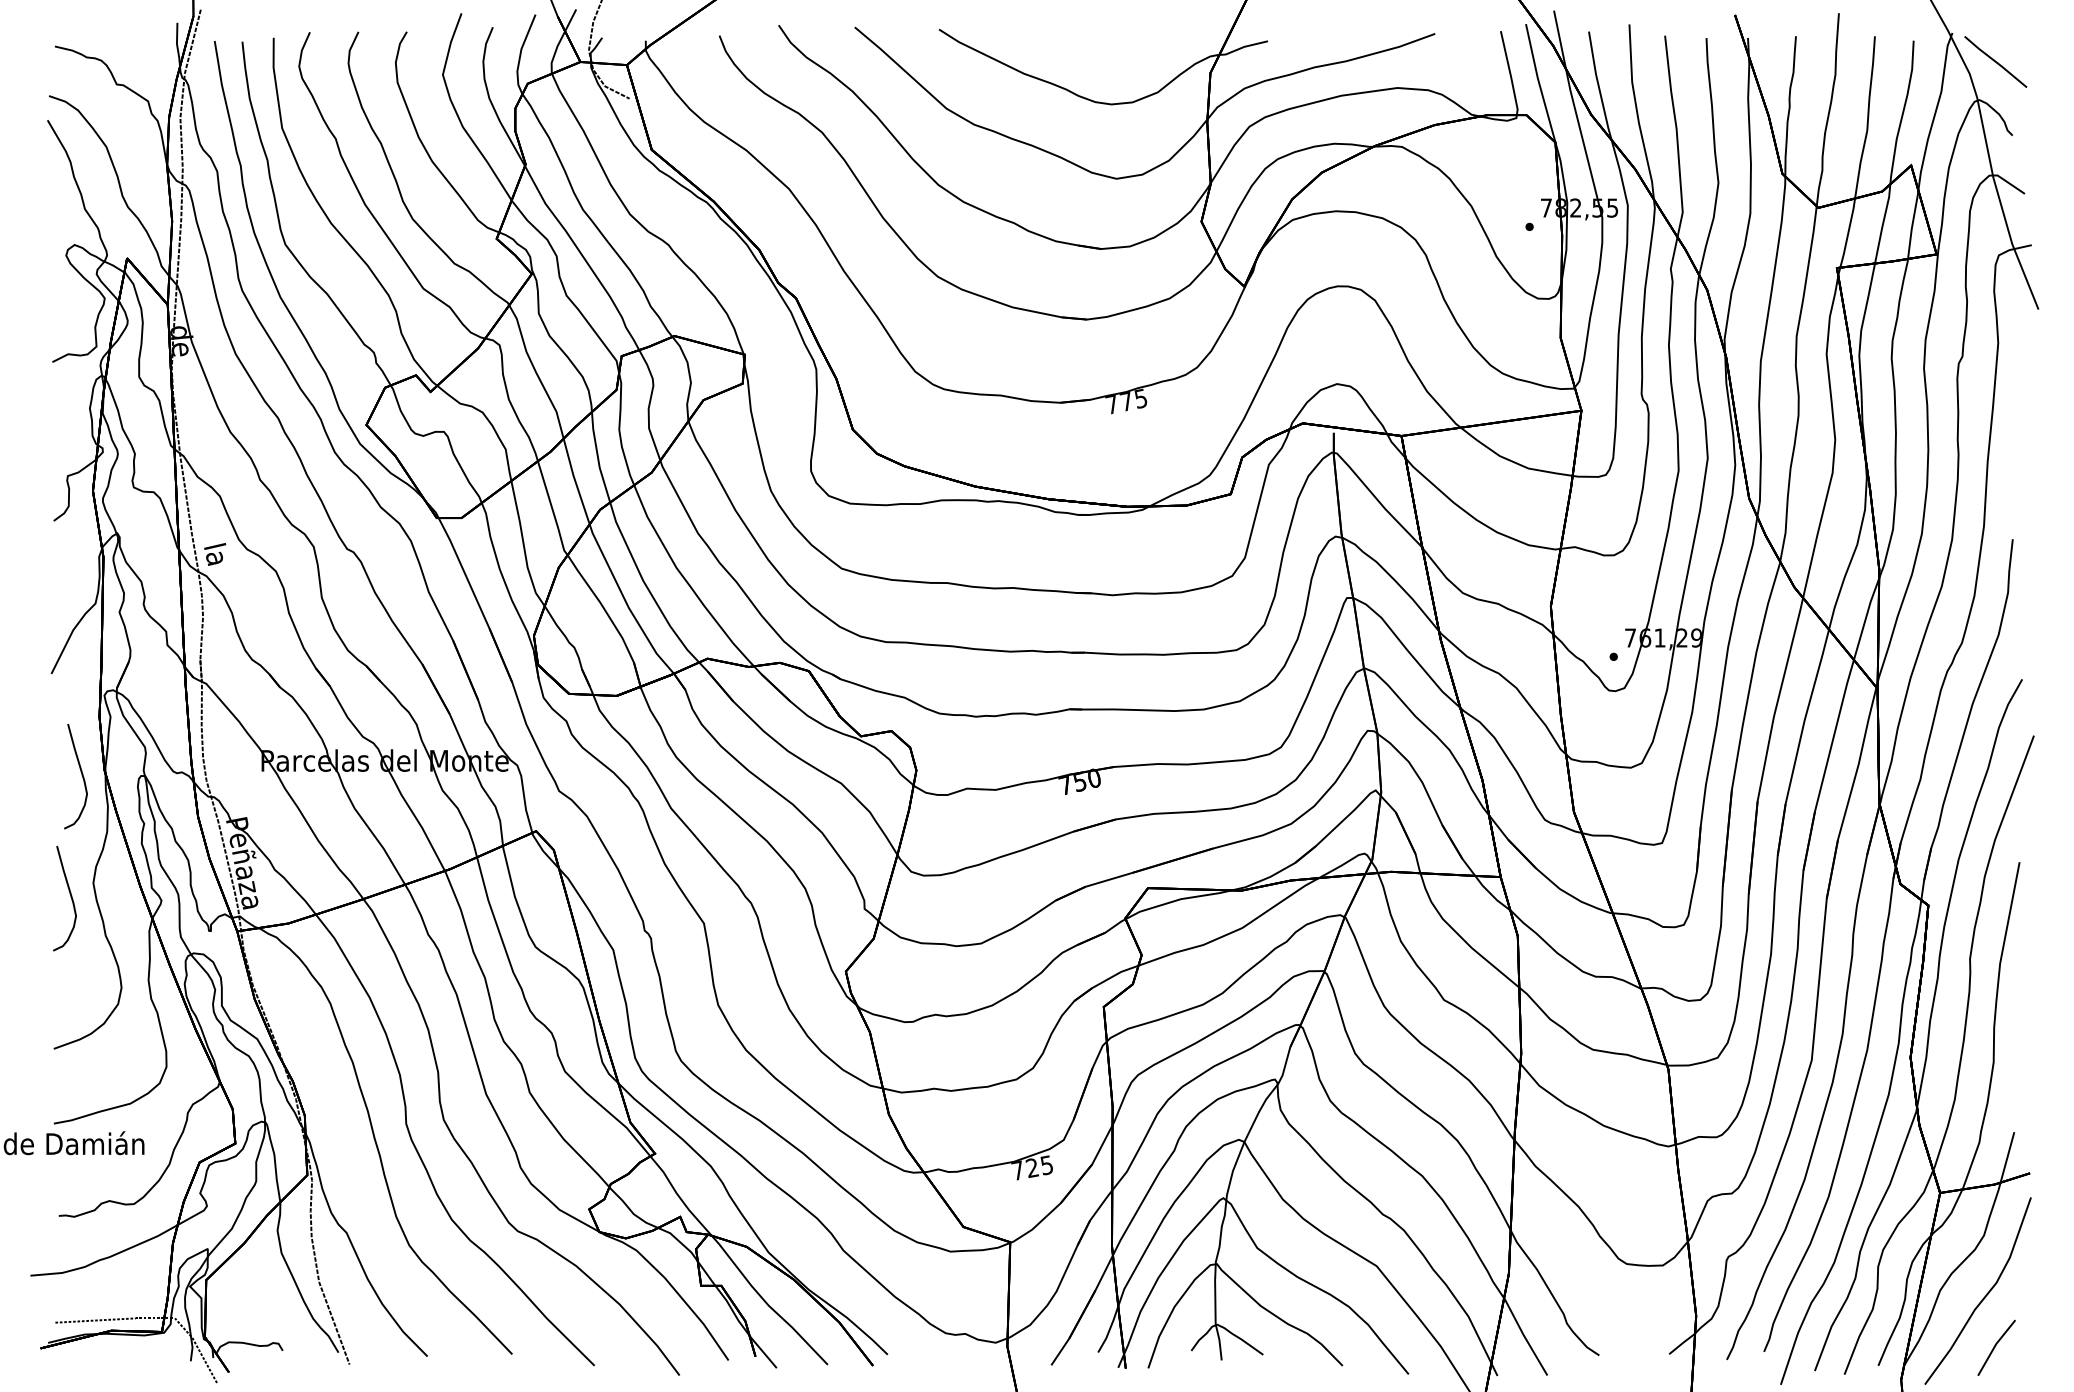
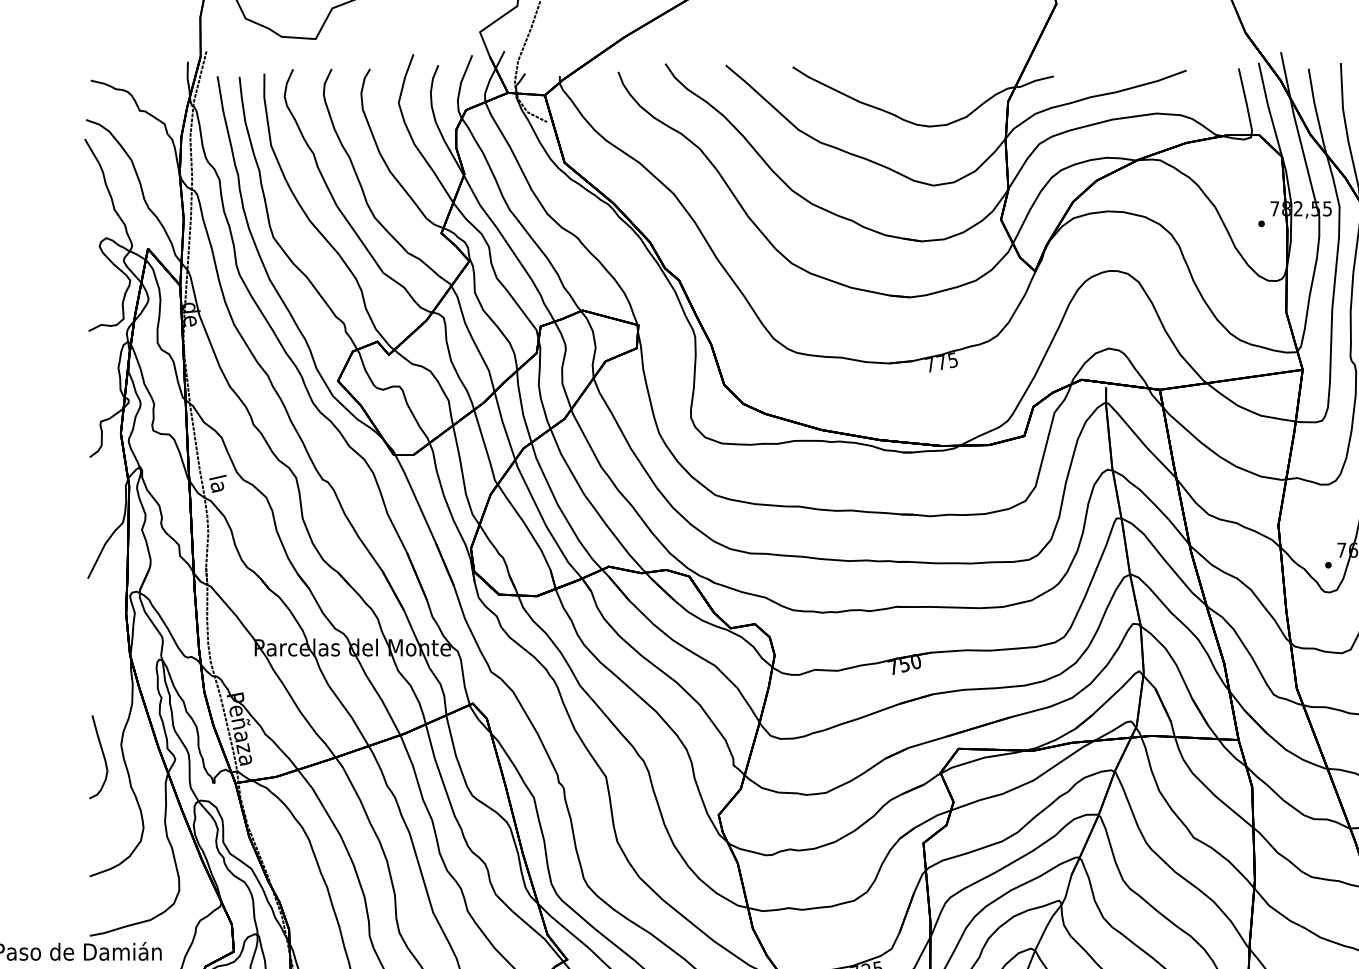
curve: (81, 775) -> (111, 659), removed

